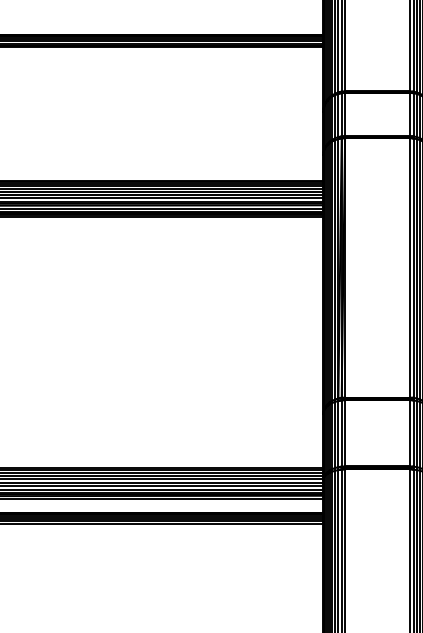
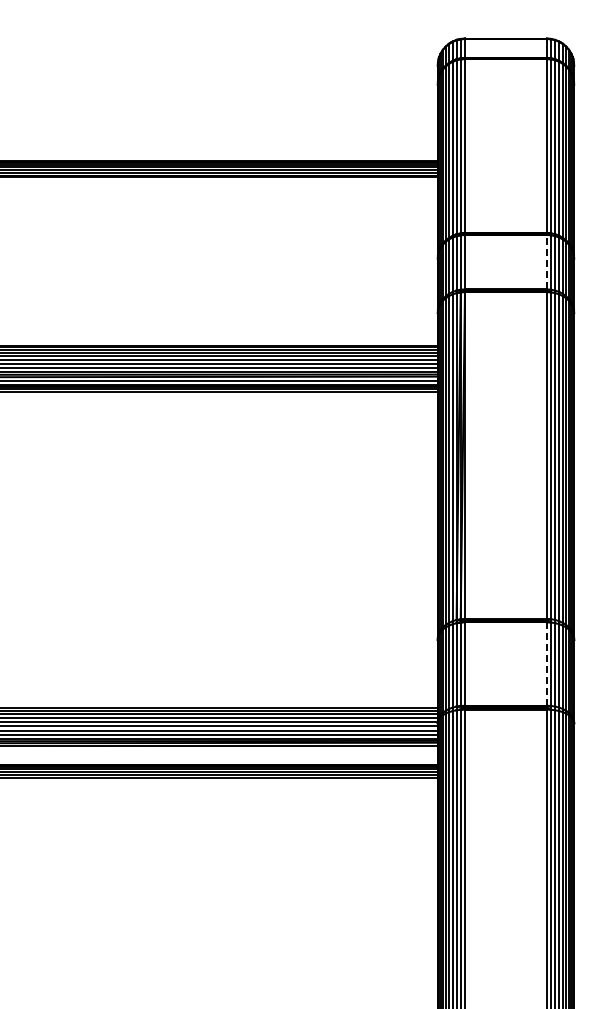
line: (409, 113) -> (546, 261), solid -> dashed
line: (409, 433) -> (546, 664), solid -> dashed

